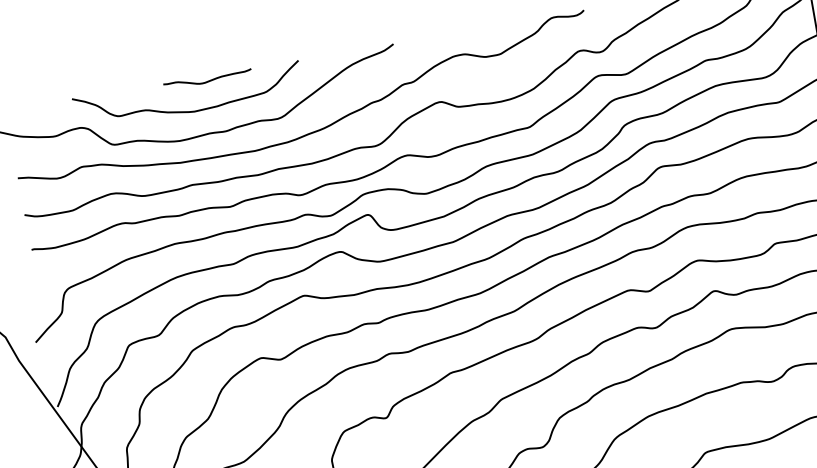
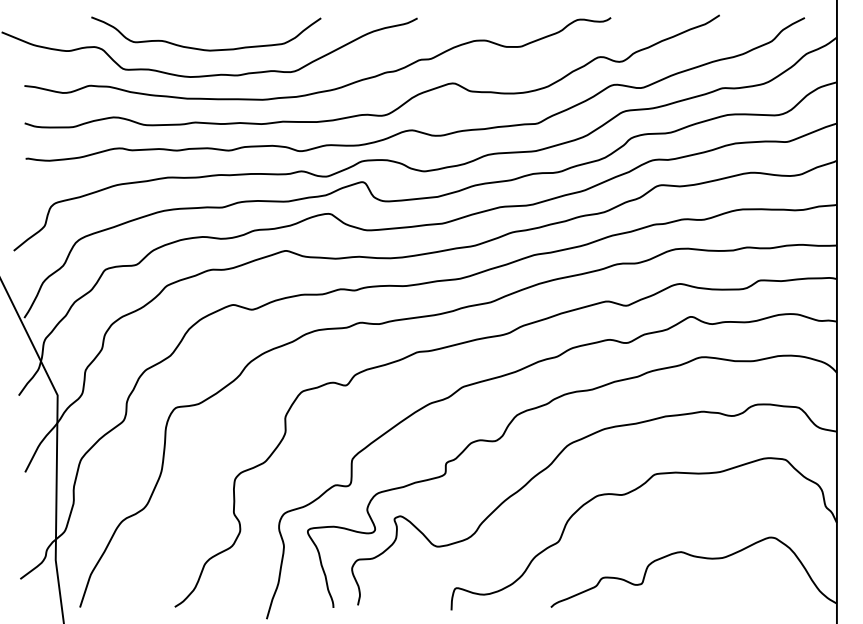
curve: (207, 80) -> (228, 22), removed

